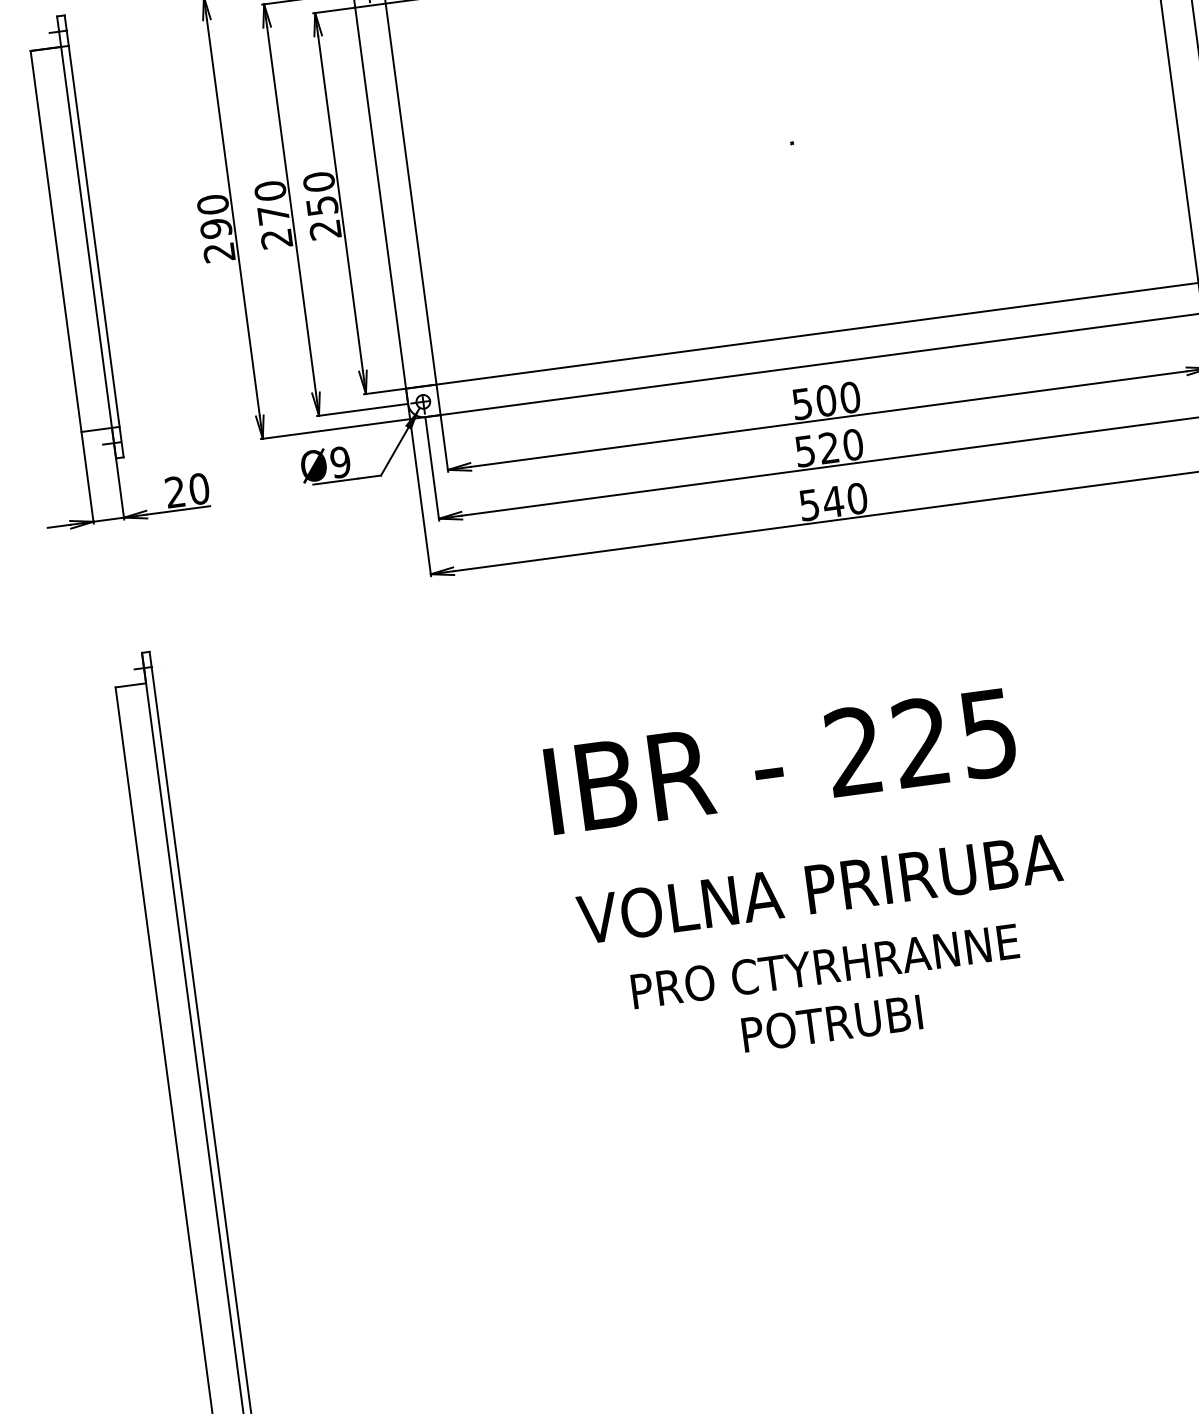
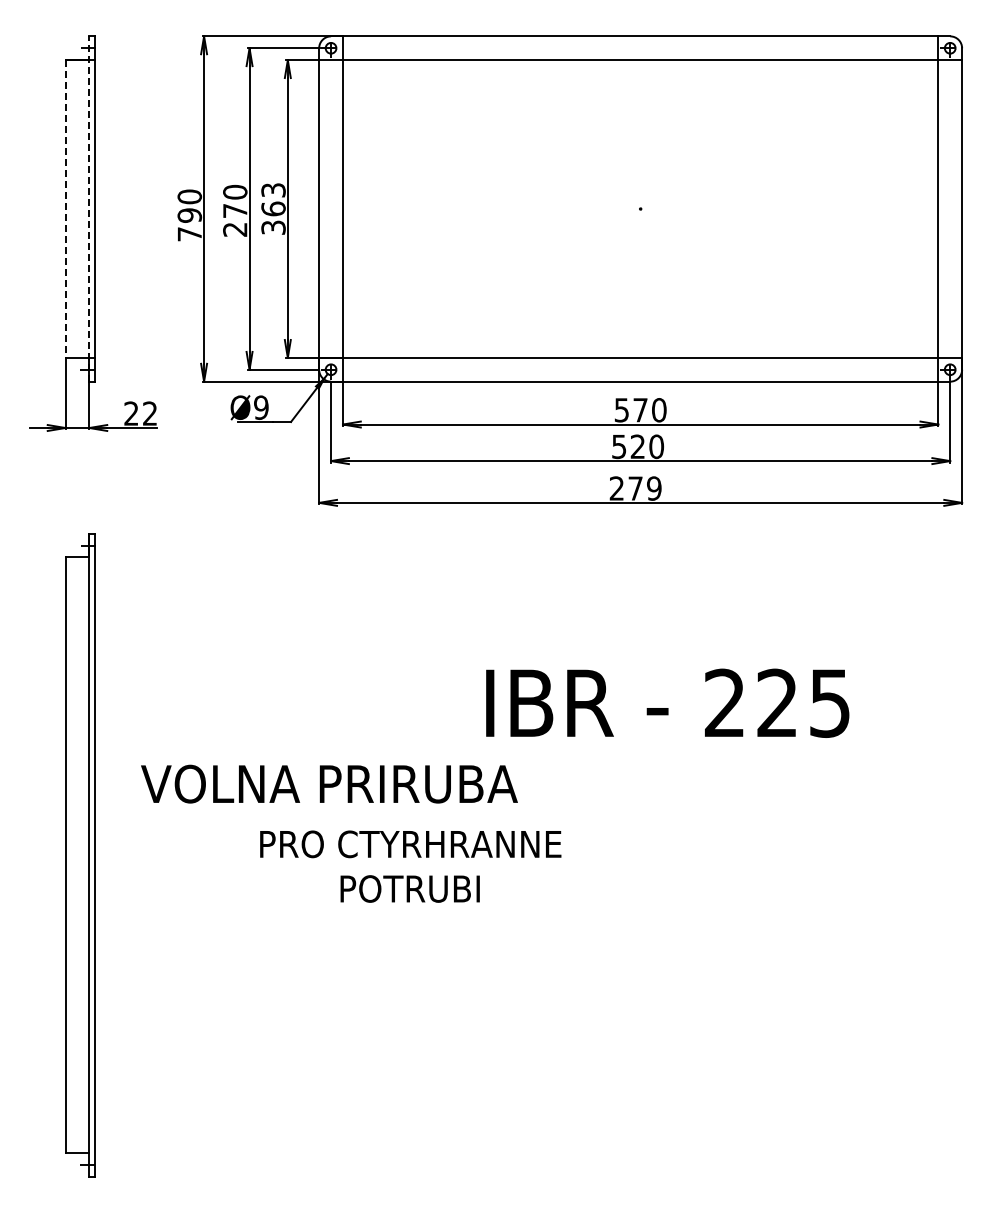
text: (322, 205) -> (273, 208), 250 -> 363
line: (86, 238) -> (89, 209), solid -> dashed
line: (56, 242) -> (65, 209), solid -> dashed
text: (219, 252) -> (189, 234), 290 -> 790
text: (826, 401) -> (640, 410), 500 -> 570
text: (198, 488) -> (149, 413), 20 -> 22
text: (833, 501) -> (635, 488), 540 -> 279
text: (780, 760) -> (667, 702), moved
text: (819, 887) -> (329, 783), moved
text: (828, 994) -> (410, 866), moved

